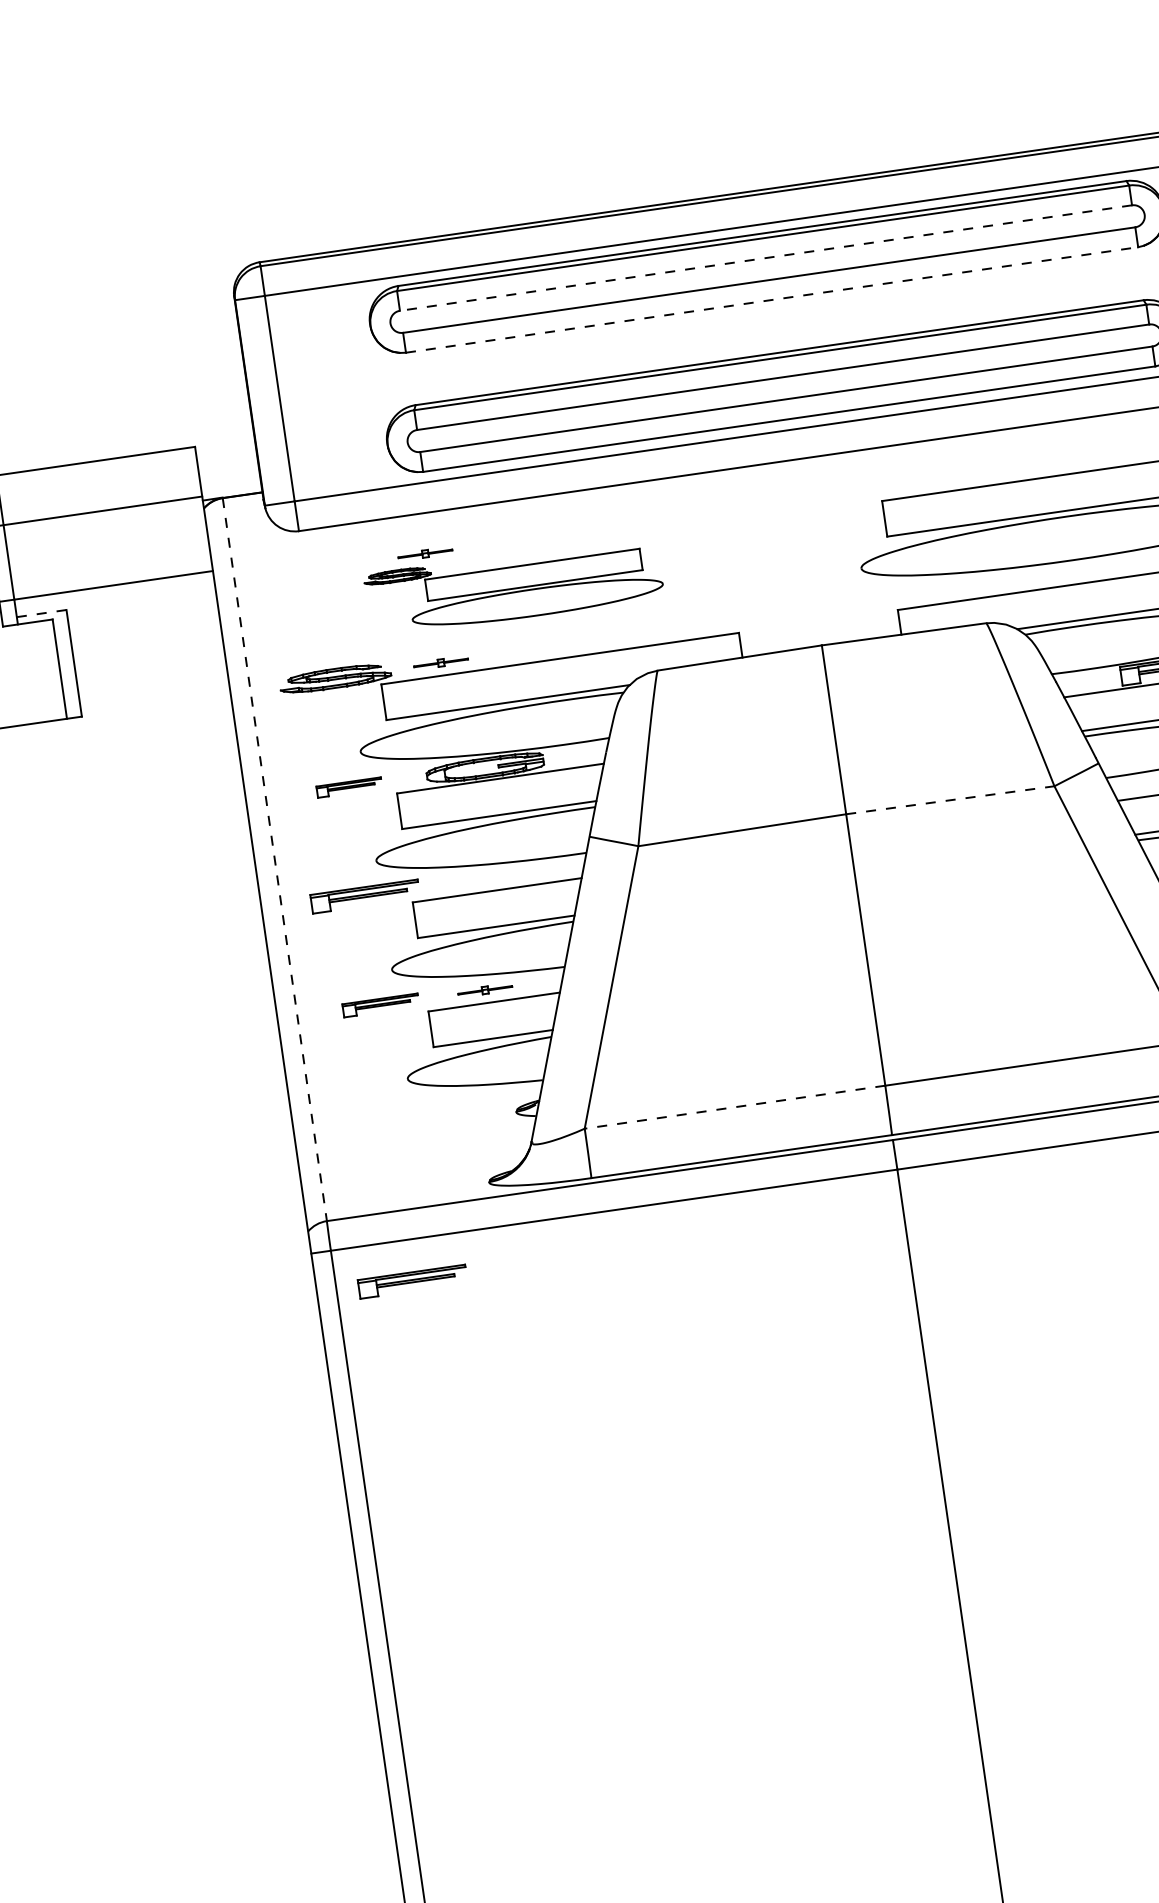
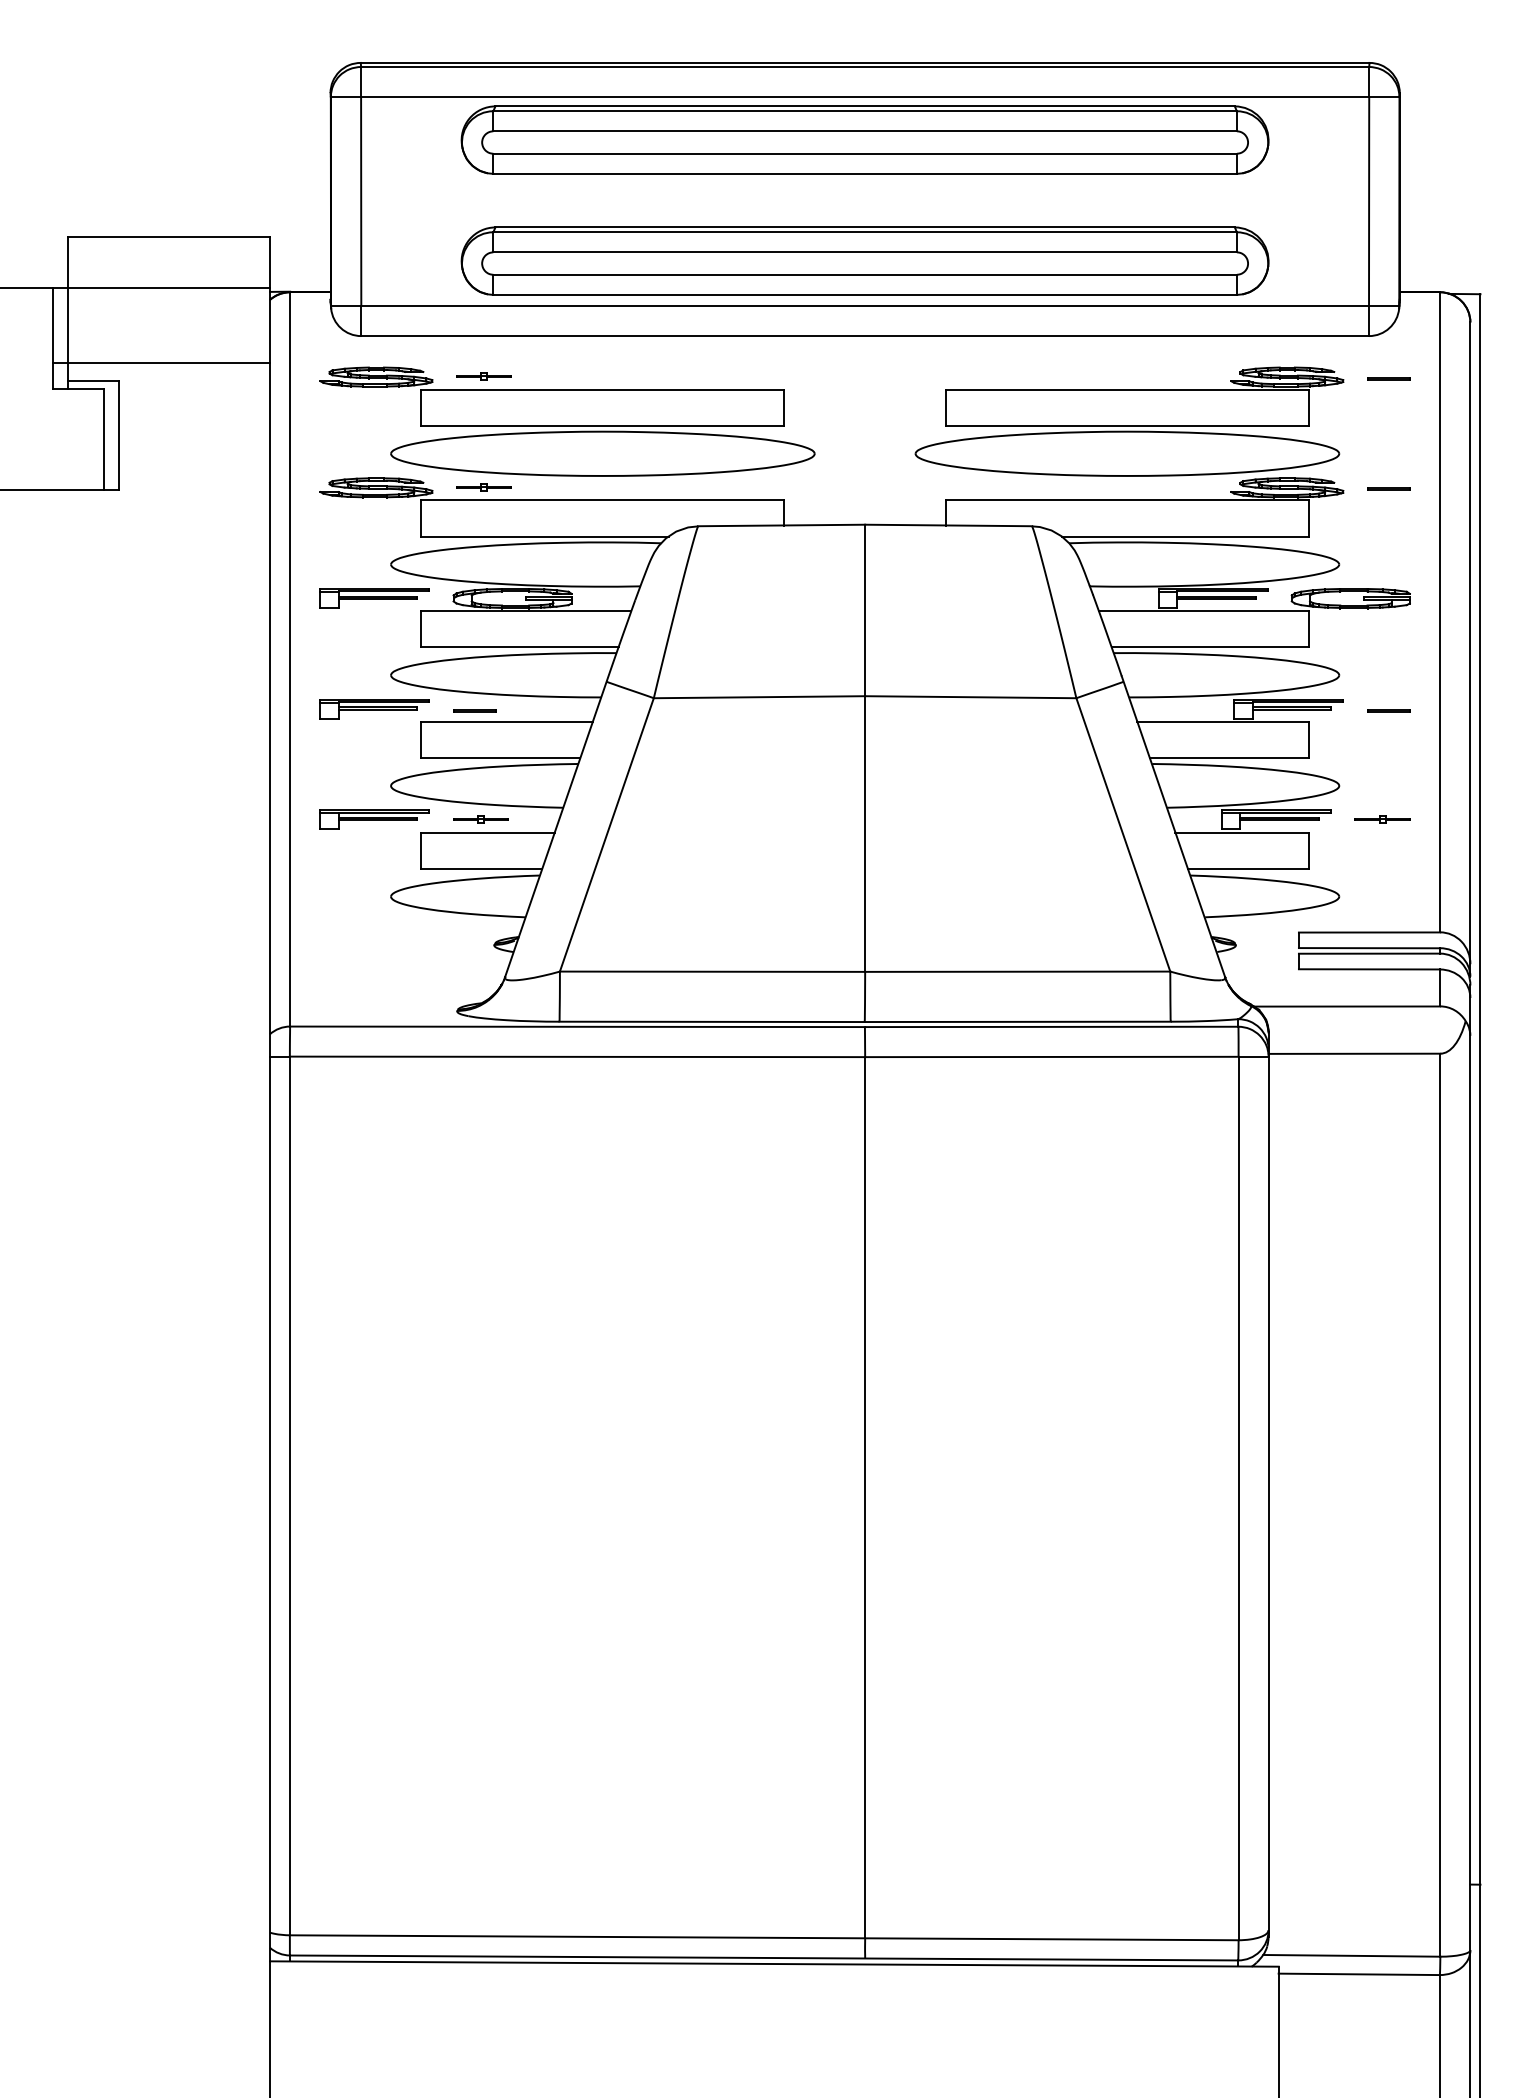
line: (766, 258) -> (865, 131), dashed -> solid
line: (772, 299) -> (865, 173), dashed -> solid
part: (514, 586) -> (567, 421), size x1.67
line: (41, 613) -> (93, 381), dashed -> solid
part: (349, 787) -> (374, 598), size x1.67
line: (950, 800) -> (970, 697), dashed -> solid
line: (275, 859) -> (290, 659), dashed -> solid
line: (463, 883) -> (474, 710), added
part: (380, 1005) -> (374, 819), size x1.43
line: (734, 1106) -> (712, 971), dashed -> solid
part: (412, 1282) -> (366, 1099), removed

